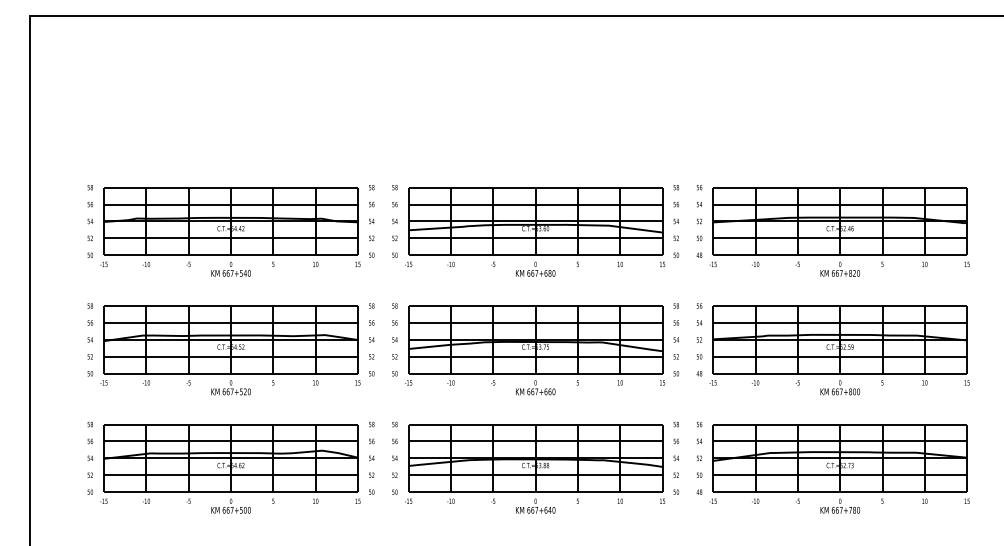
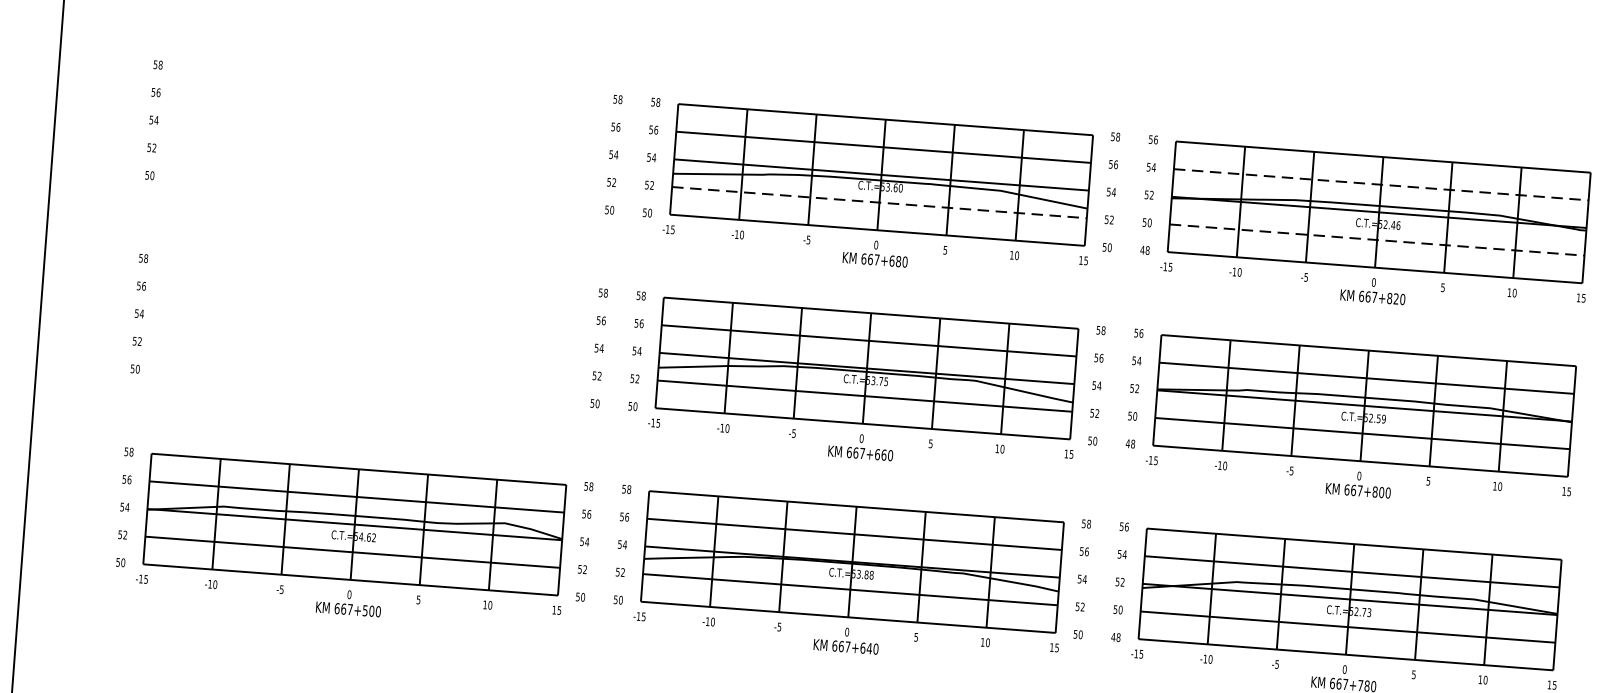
line: (840, 204) -> (1381, 184), solid -> dashed
part: (230, 231) -> (381, 153), removed
line: (535, 238) -> (879, 202), solid -> dashed
line: (840, 238) -> (1377, 240), solid -> dashed
part: (230, 350) -> (367, 348), removed

